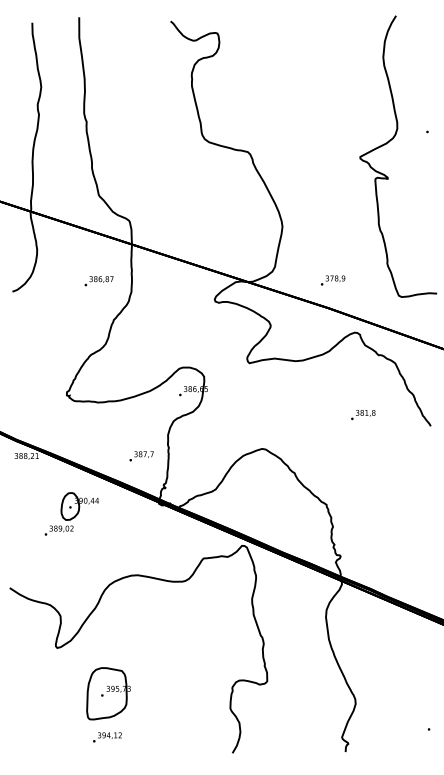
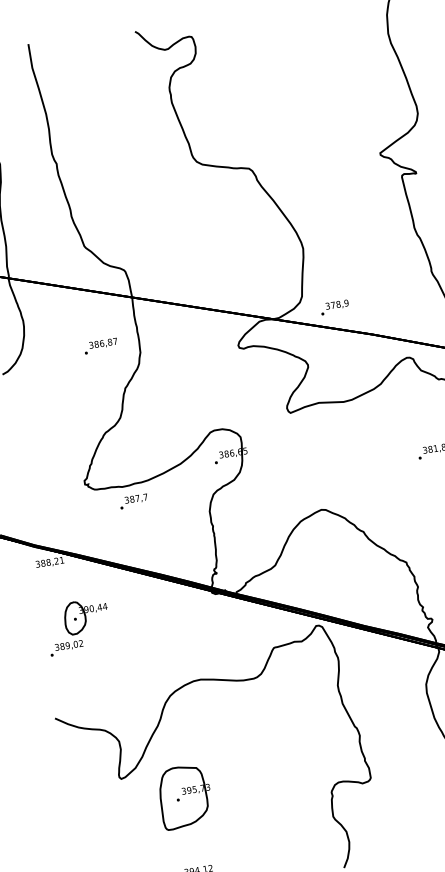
text: (333, 280) -> (335, 307), moved
text: (141, 456) -> (133, 501), moved
part: (71, 513) -> (77, 626), moved
part: (108, 693) -> (185, 796), moved

